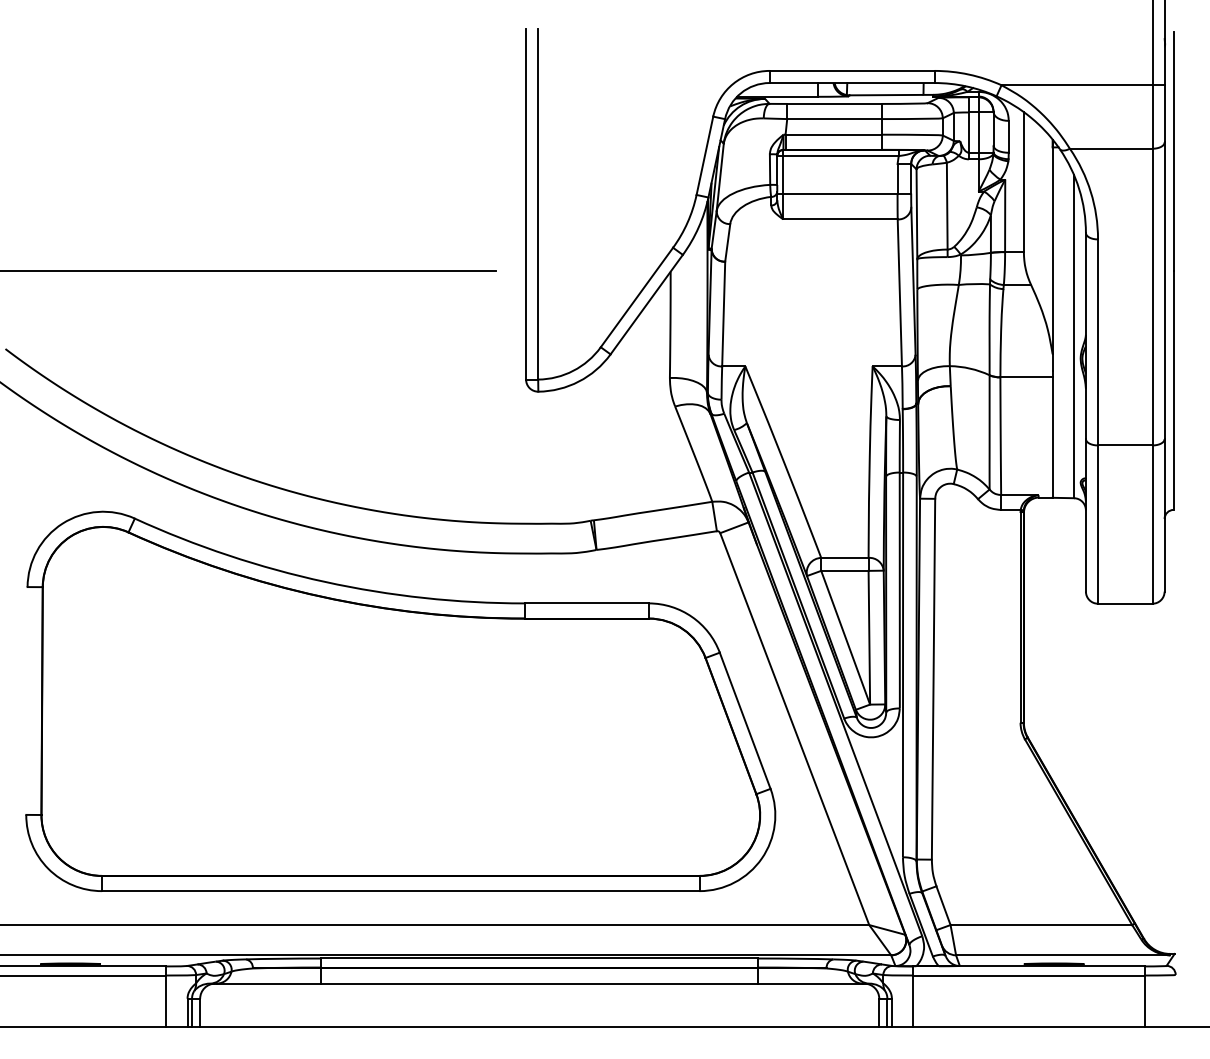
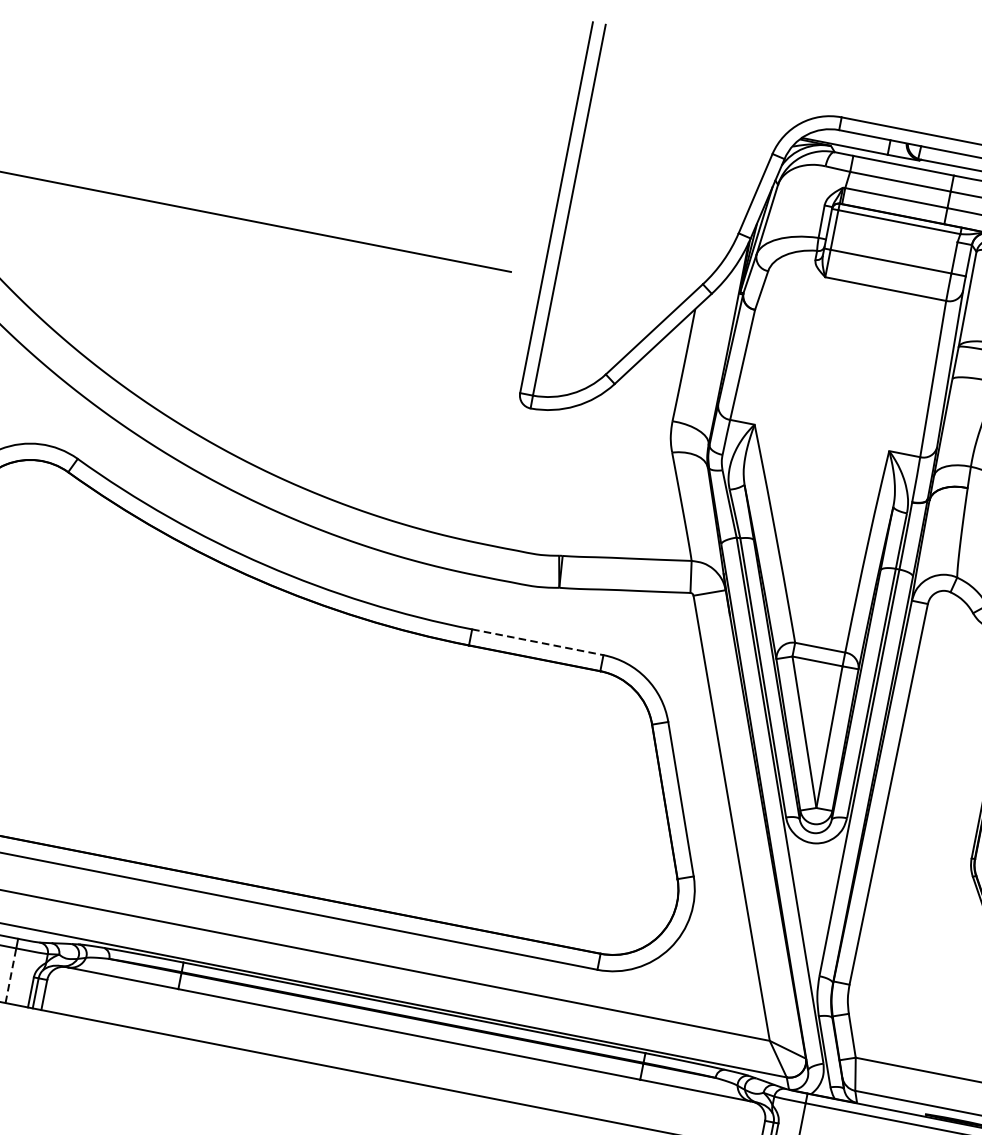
line: (587, 603) -> (538, 642), solid -> dashed
line: (166, 1001) -> (11, 975), solid -> dashed

